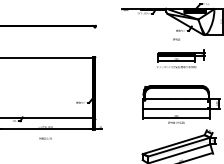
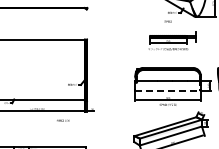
line: (176, 108) -> (168, 90), solid -> dashed
text: (45, 138) -> (63, 120), moved

